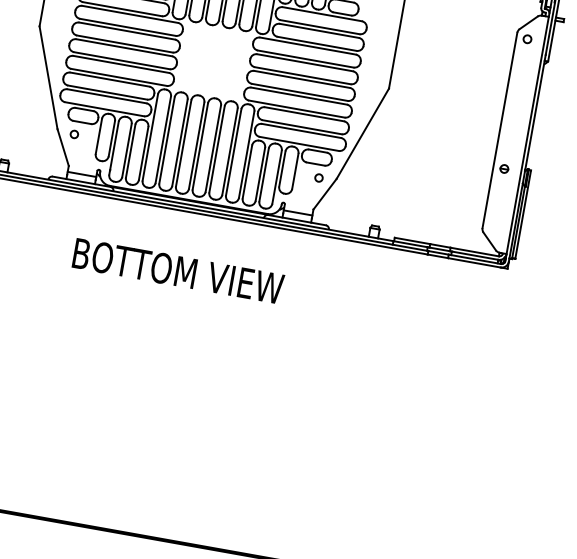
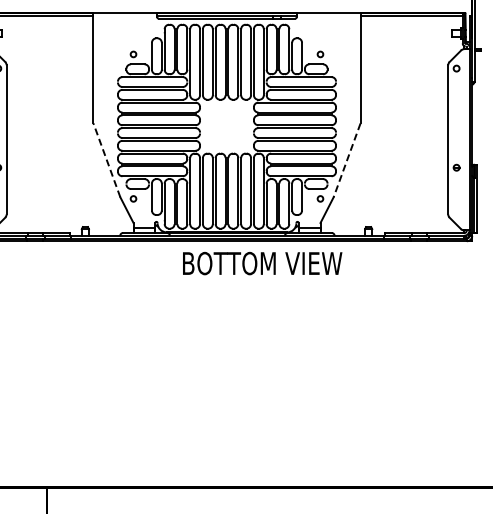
line: (48, 76) -> (106, 159), solid -> dashed
line: (361, 133) -> (346, 160), solid -> dashed
text: (178, 271) -> (262, 263), moved

